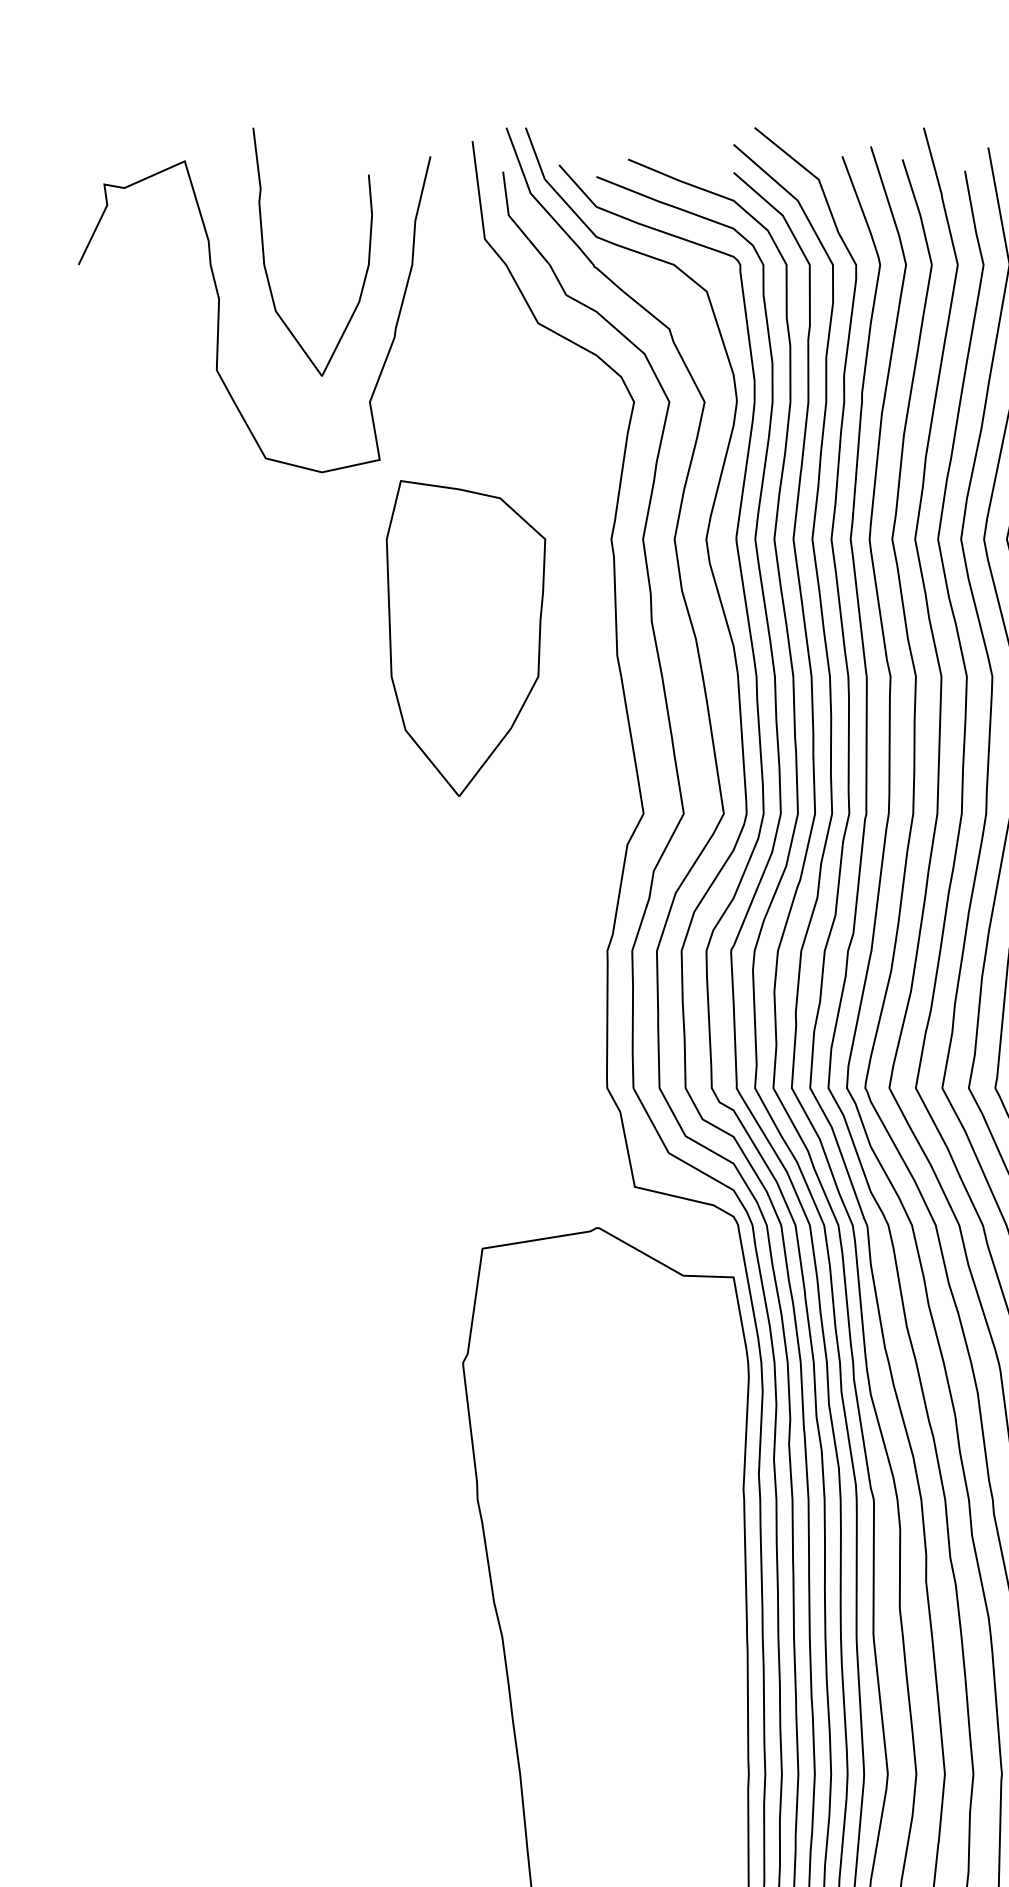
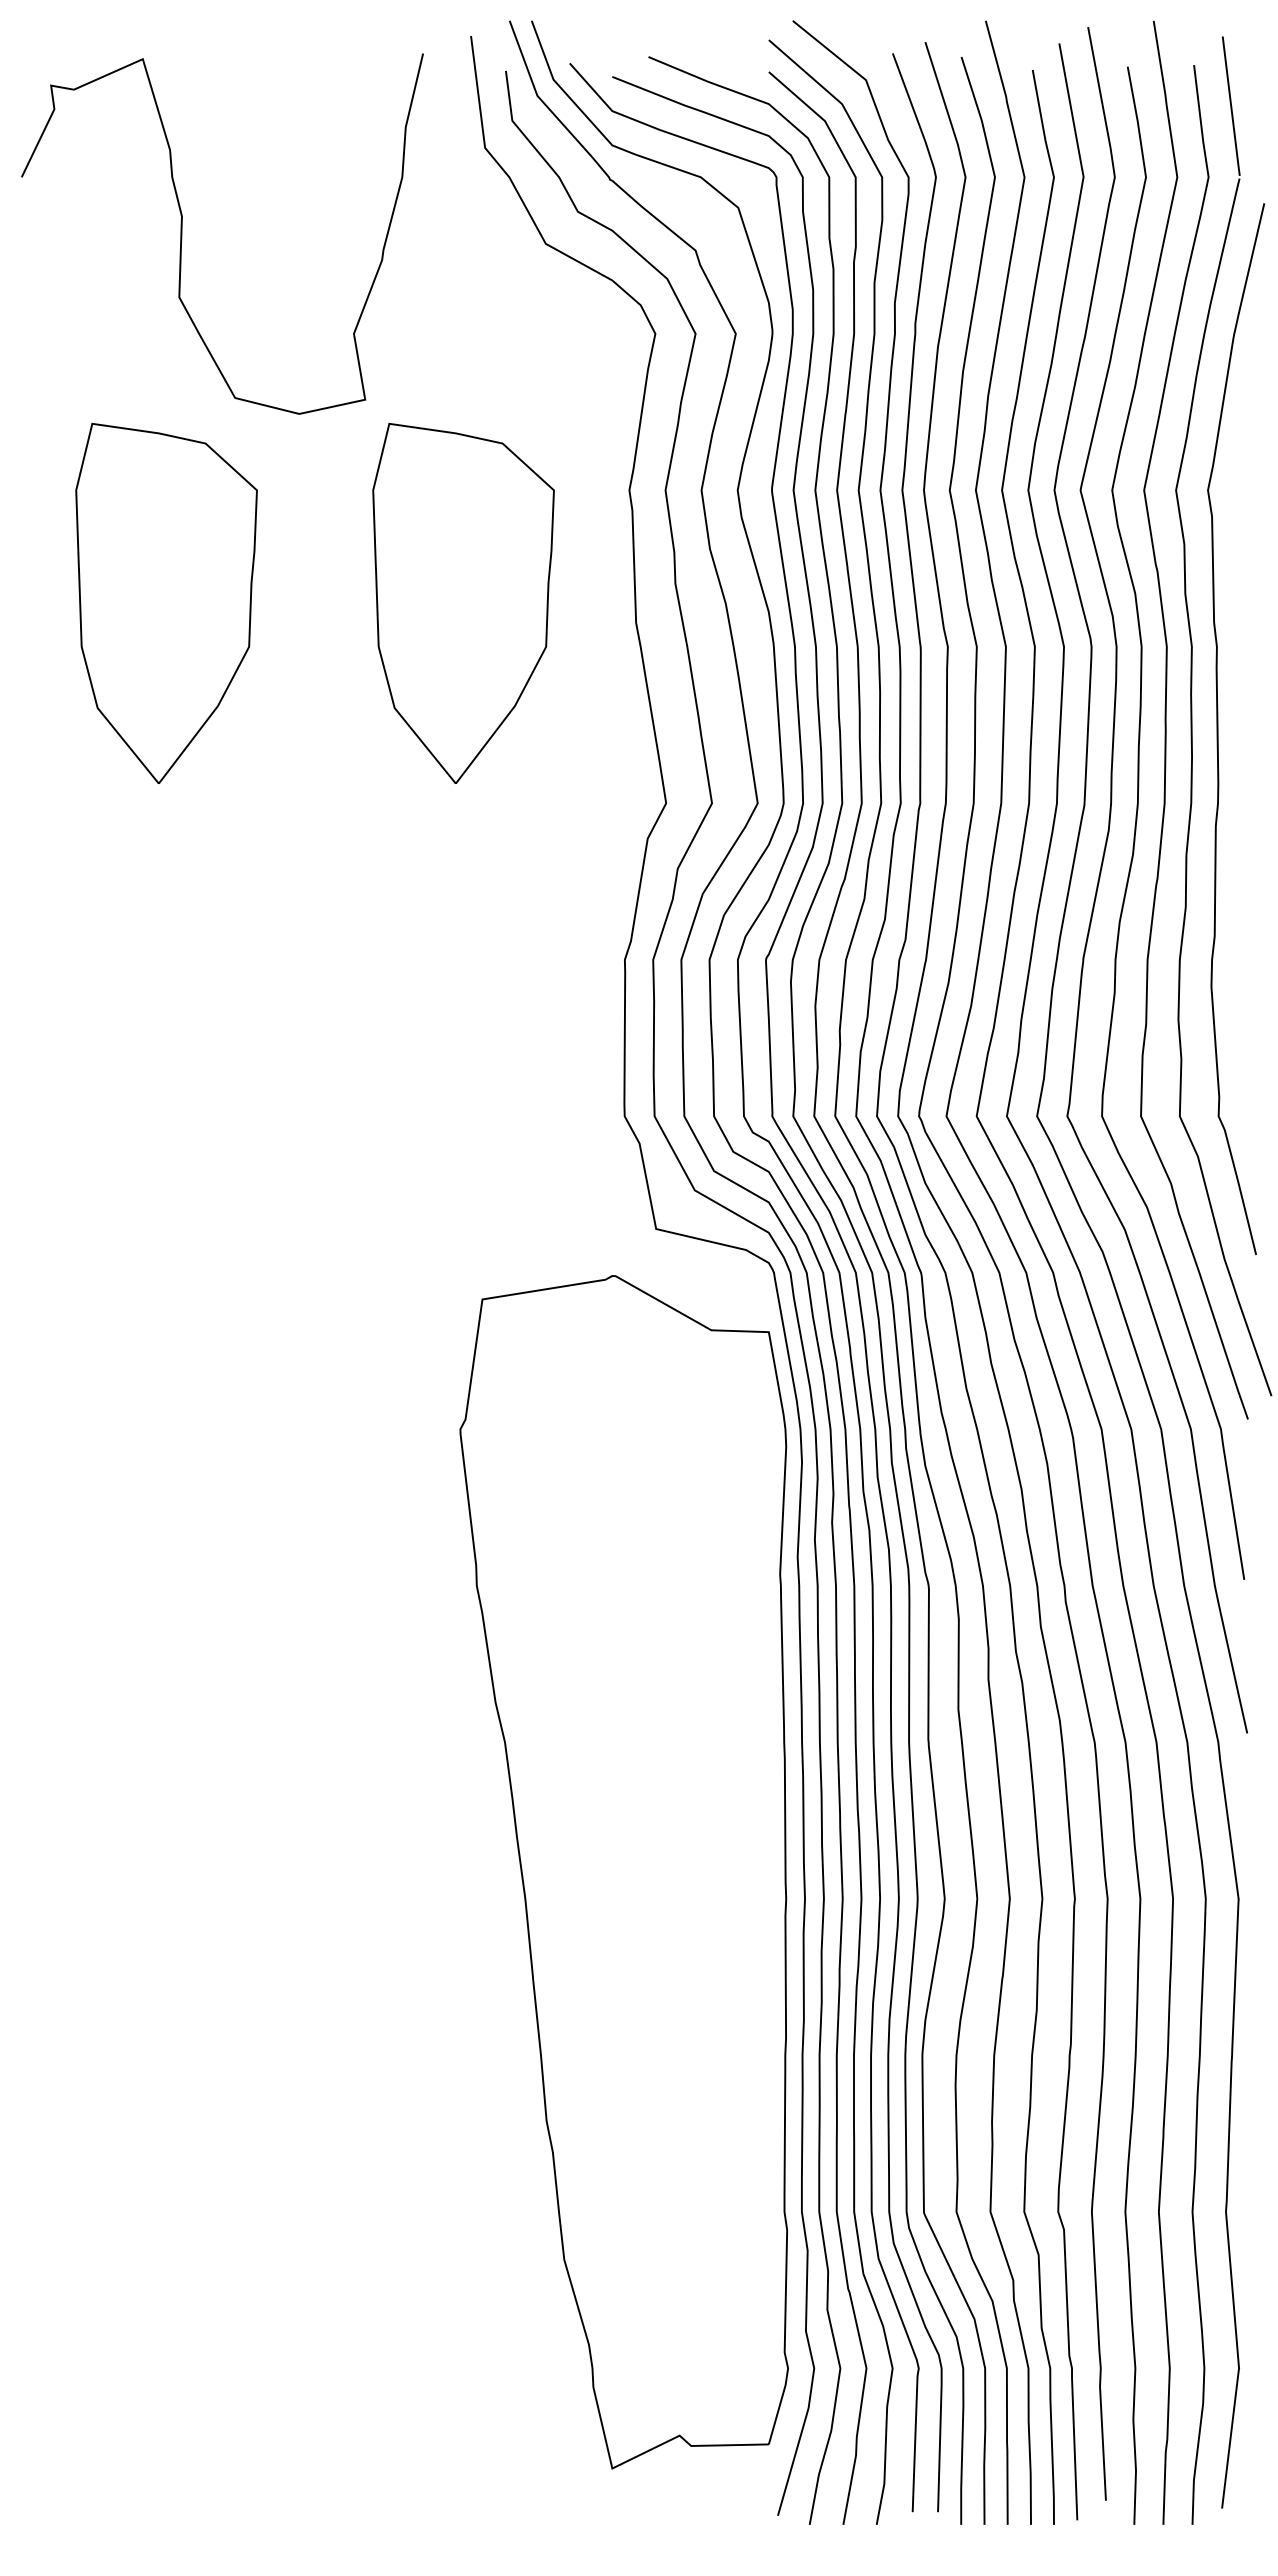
curve: (264, 251) -> (233, 162), removed
part: (205, 637) -> (166, 602), added

